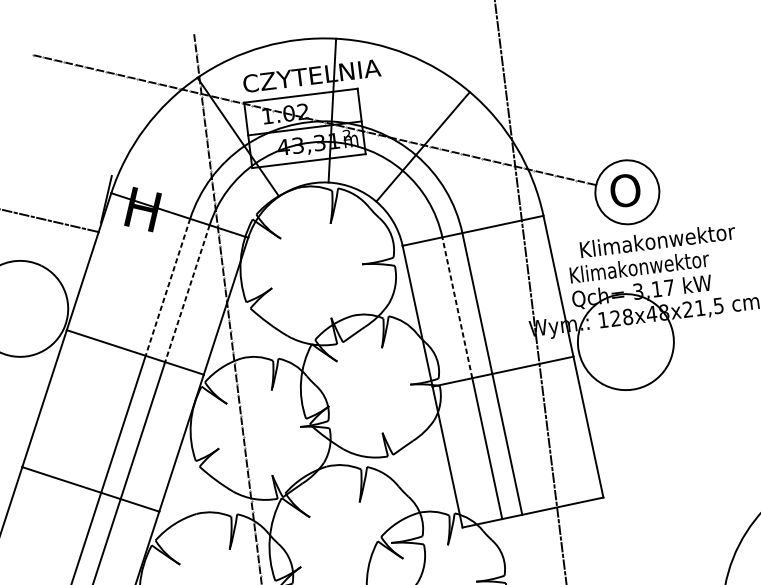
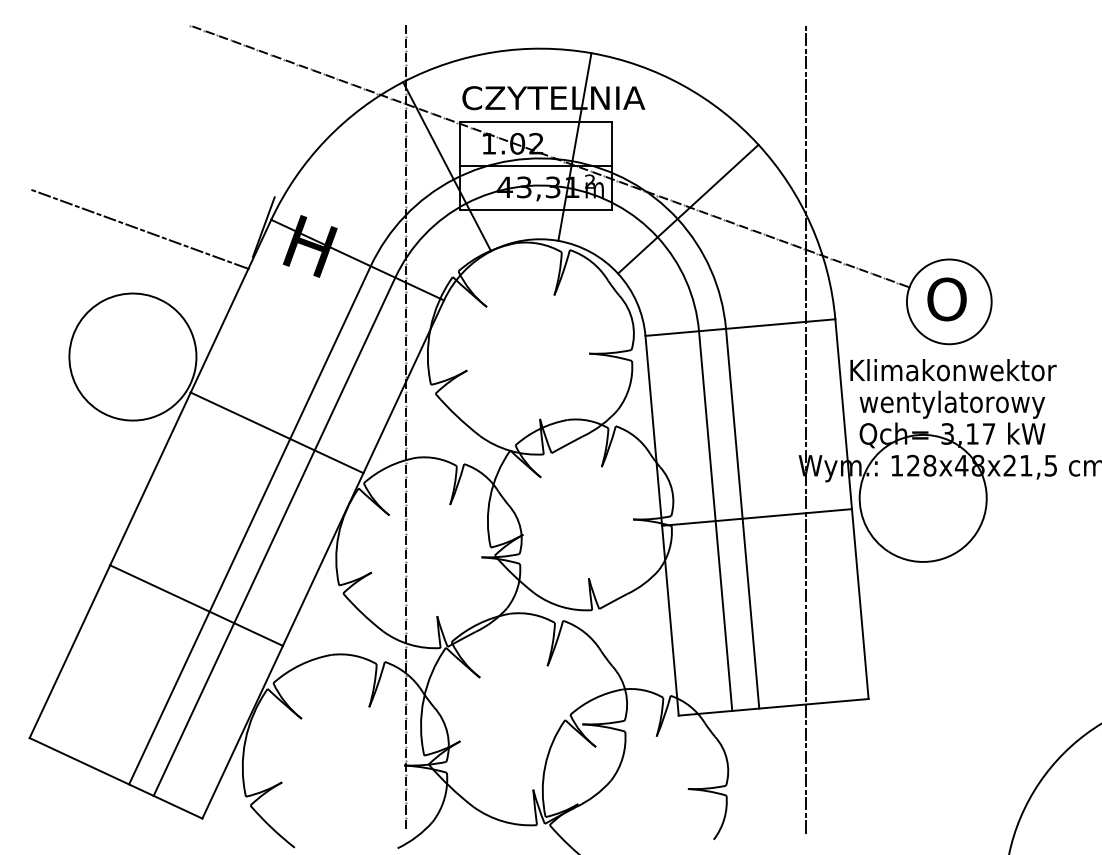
text: (657, 240) -> (953, 370), moved
text: (639, 268) -> (952, 404), Klimakonwektor -> wentylatorowy
line: (168, 288) -> (330, 353), dashed -> solid
line: (187, 294) -> (354, 364), dashed -> solid
line: (457, 307) -> (707, 425), dashed -> solid

